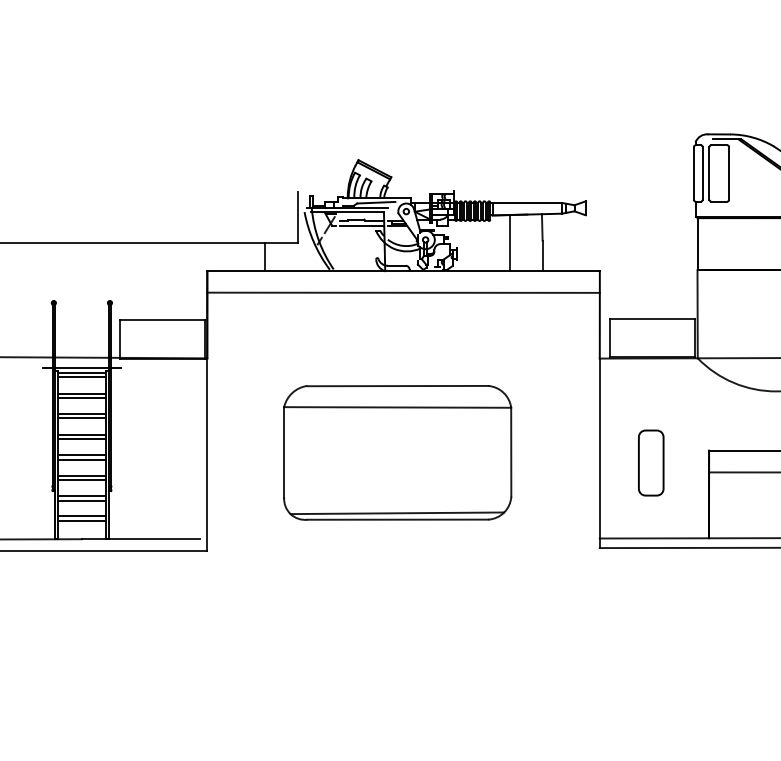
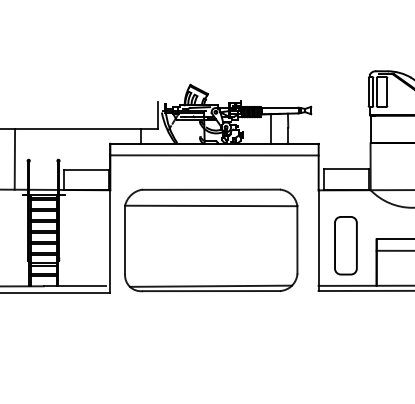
line: (27, 300) -> (14, 159), added
part: (398, 452) -> (211, 240), size x1.43
part: (650, 462) -> (345, 245), size x1.67

